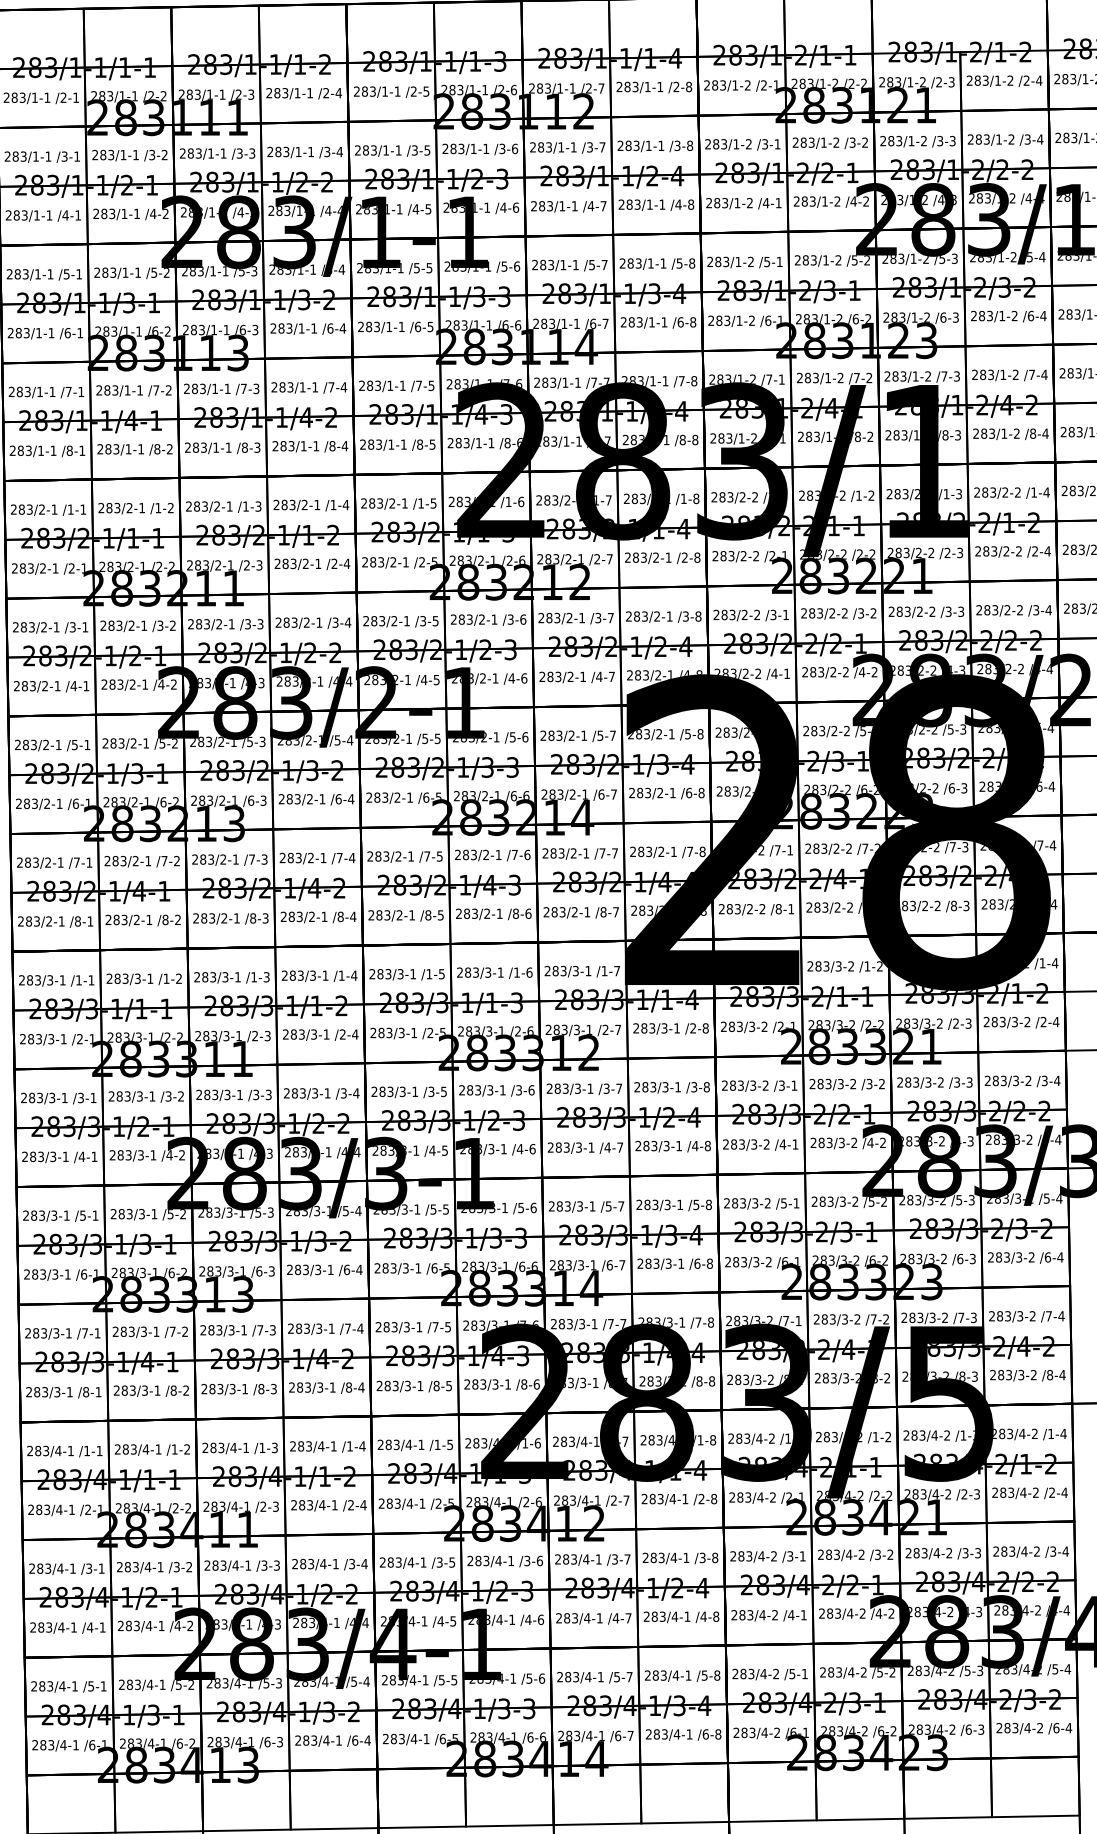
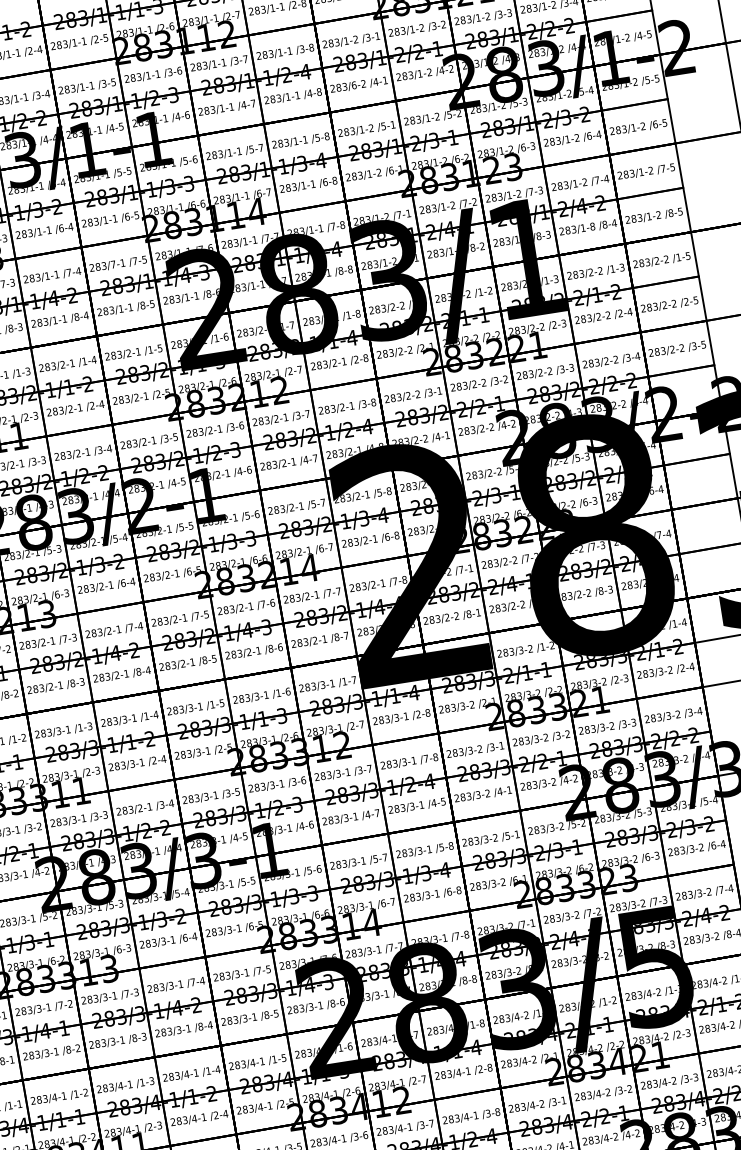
text: (737, 203) -> (354, 85), 283/1-2 -> 283/6-2
text: (390, 385) -> (113, 264), 283/1-1 -> 283/7-1
text: (1016, 433) -> (592, 226), 283/1-2 -> 283/1-8
text: (1046, 492) -> (622, 267), /1-4 -> /1-3
text: (694, 1087) -> (426, 758), /3-8 -> /7-8
text: (315, 1093) -> (140, 808), 283/3-1 -> 283/2-1
text: (707, 1145) -> (443, 801), /4-8 -> /4-5

